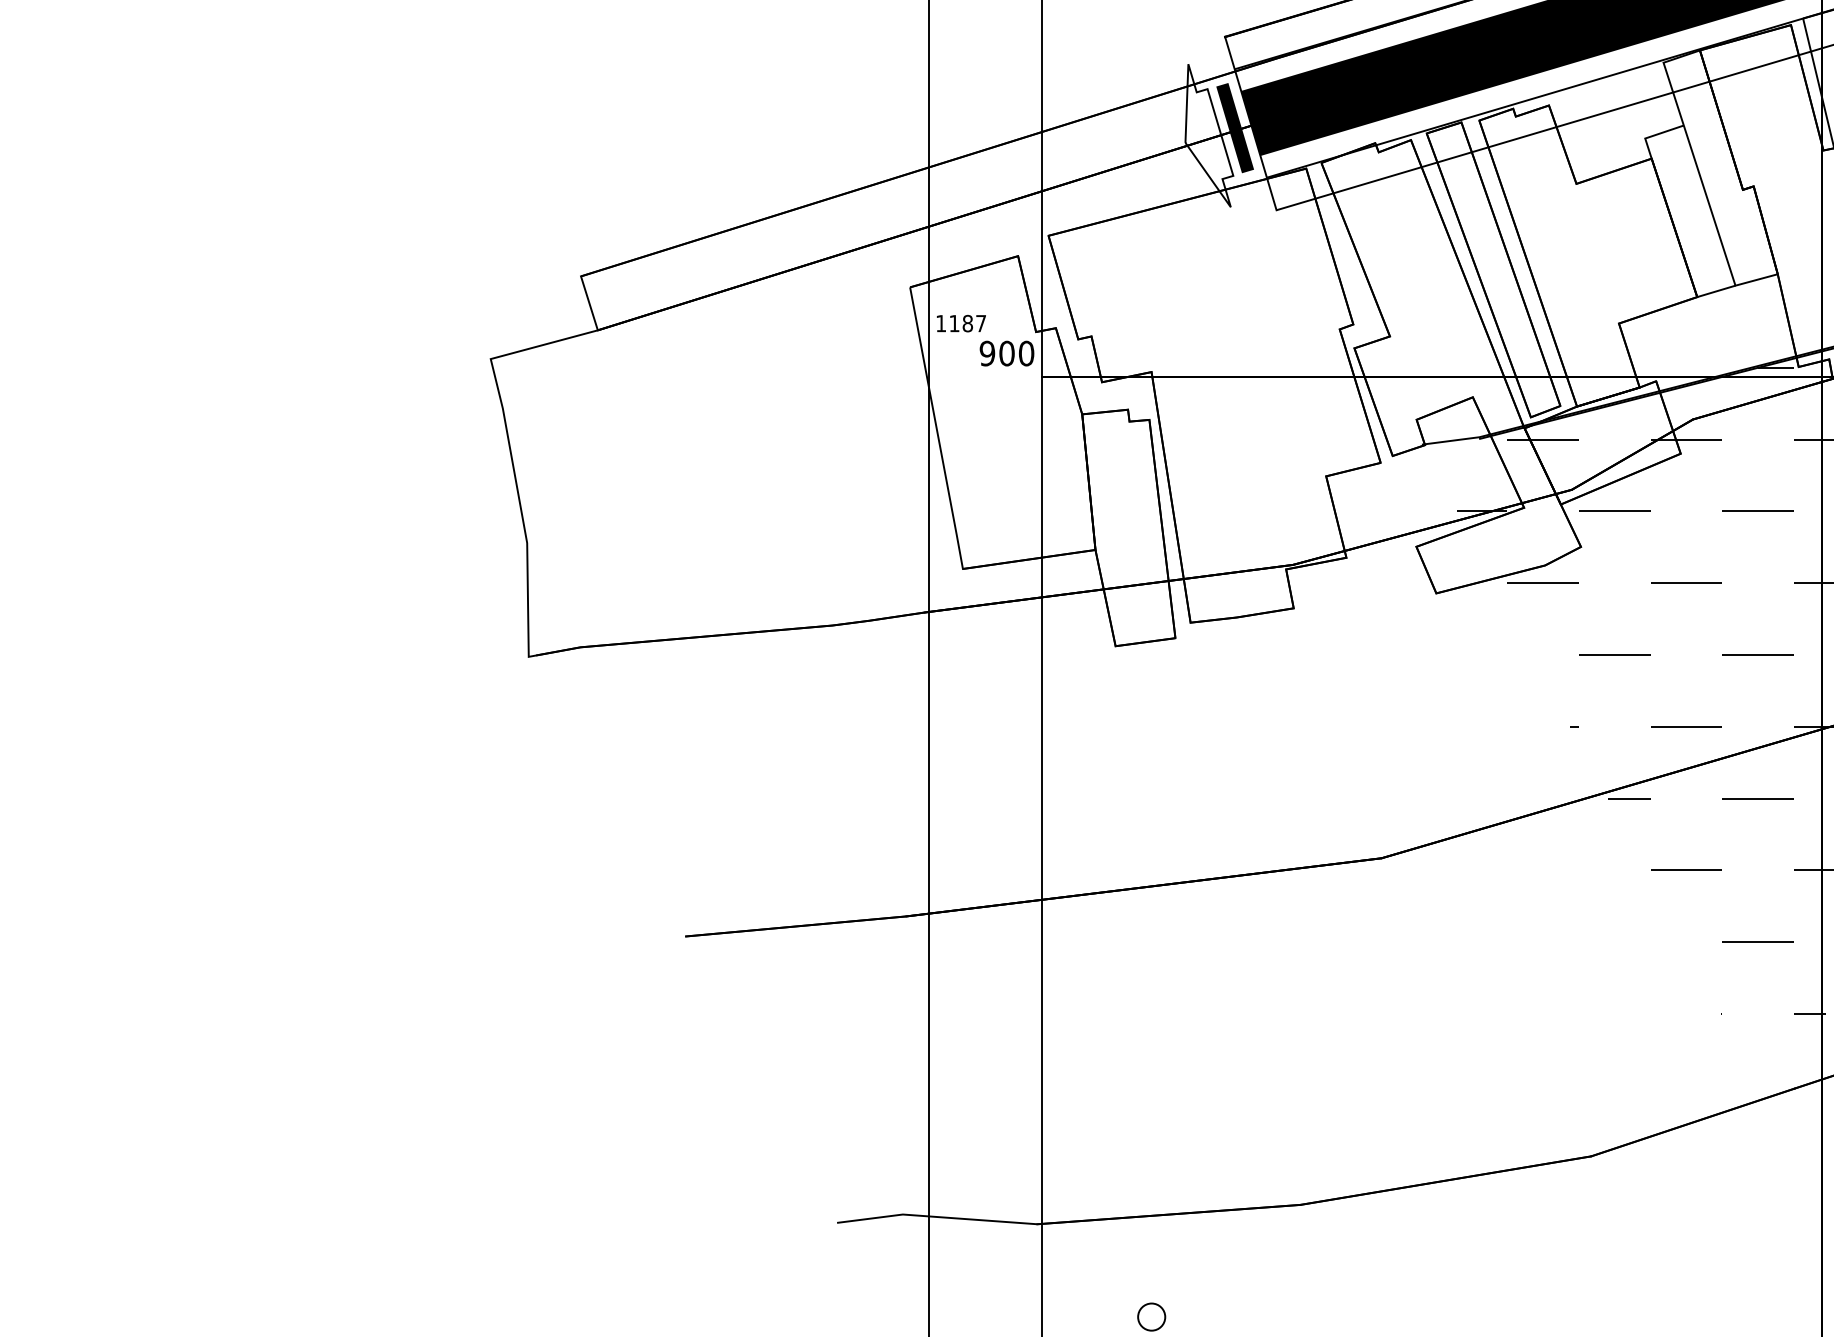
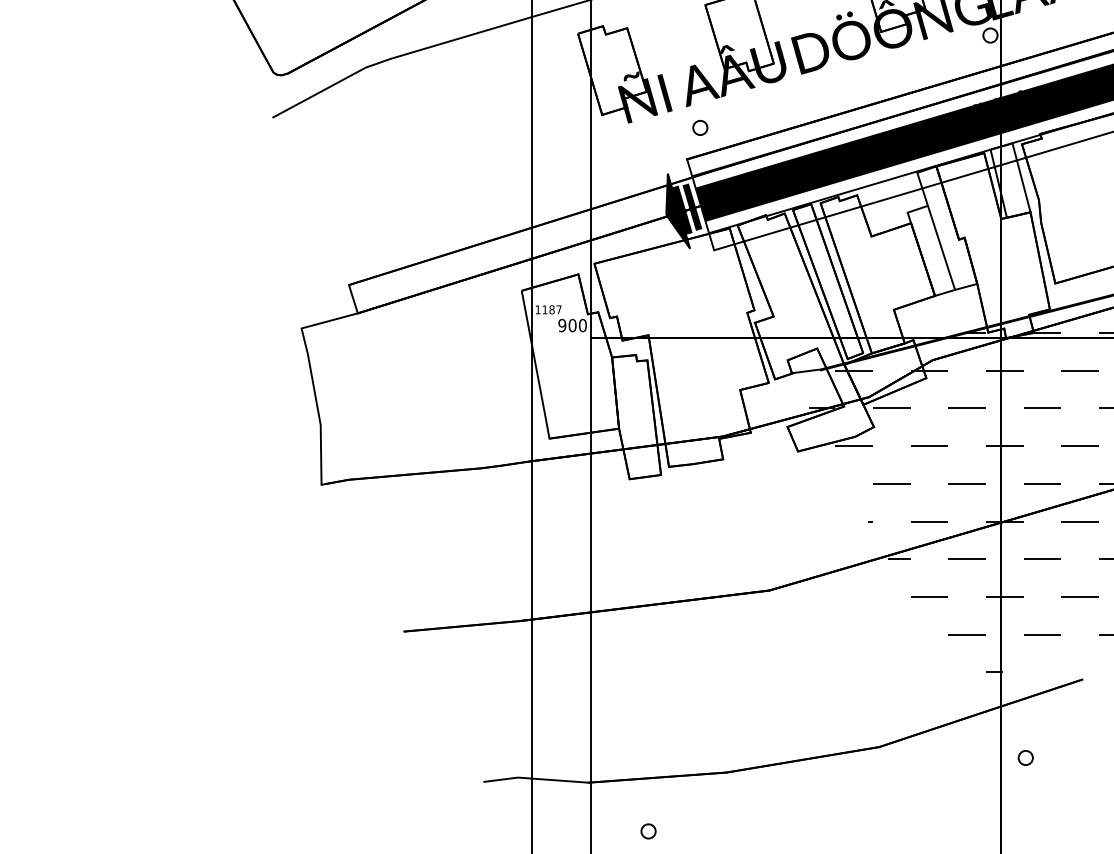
fill: (1208, 134) -> (678, 210), added

